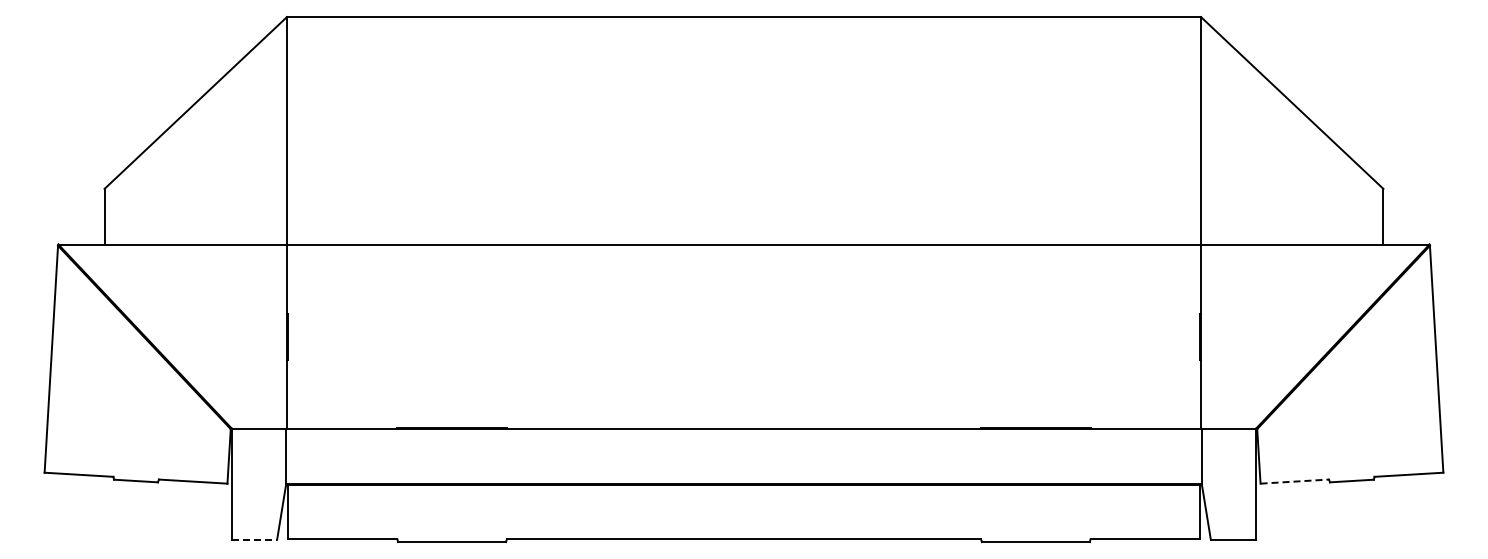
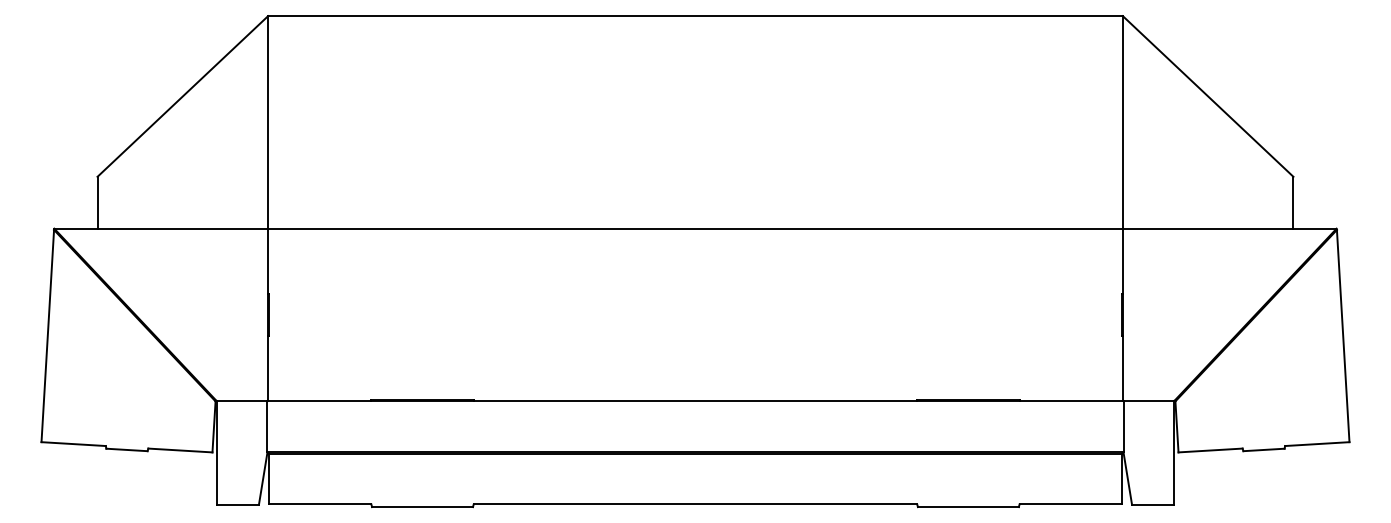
line: (1295, 481) -> (1211, 450), dashed -> solid
line: (254, 539) -> (237, 504), dashed -> solid

